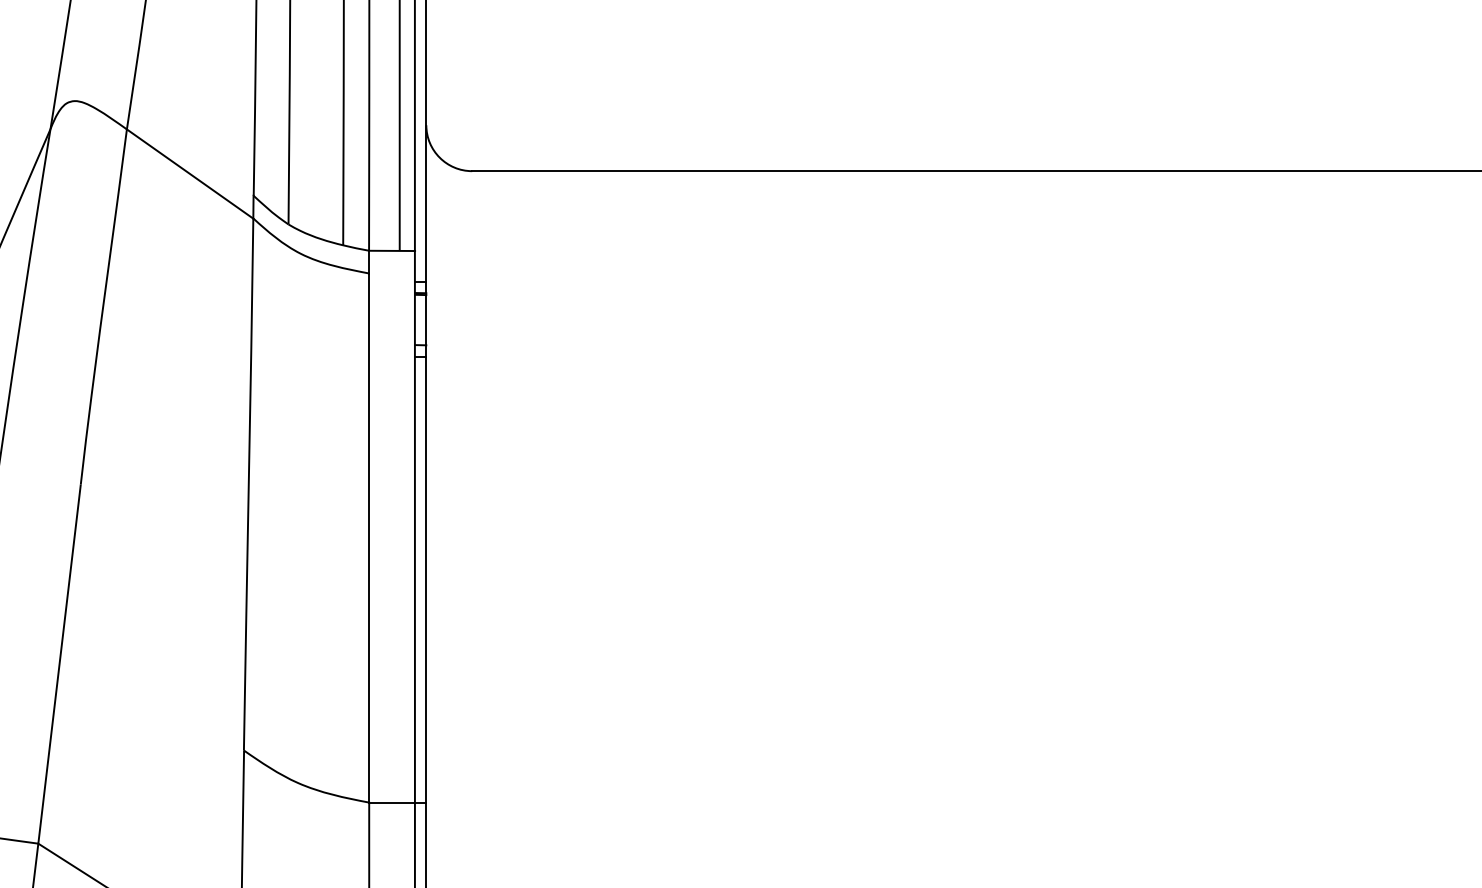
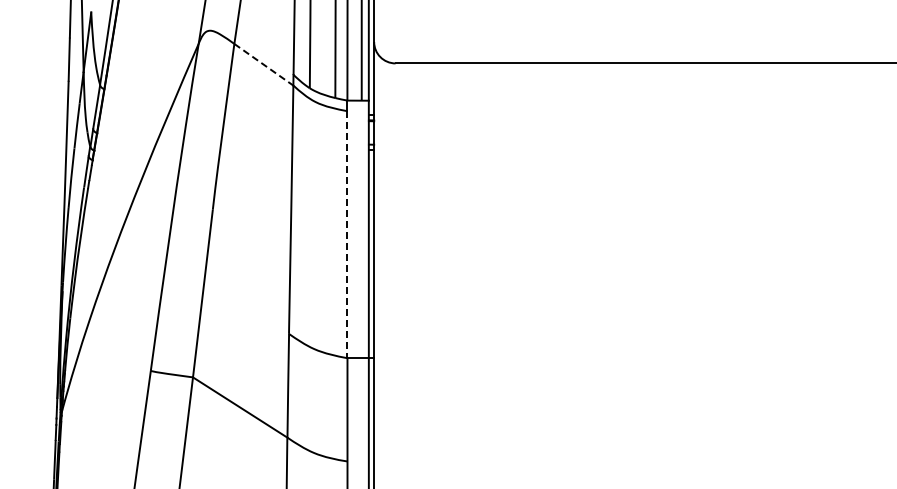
line: (191, 175) -> (264, 65), solid -> dashed
line: (369, 537) -> (347, 234), solid -> dashed

